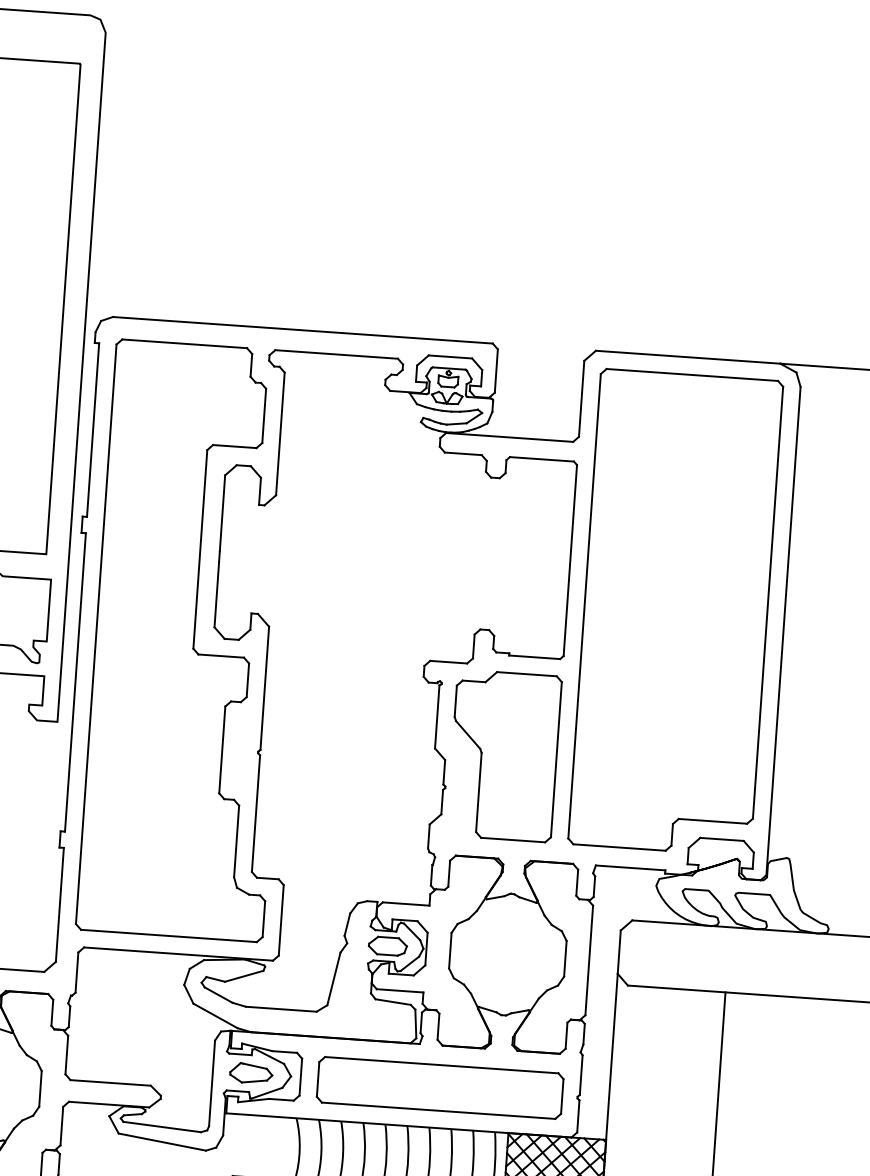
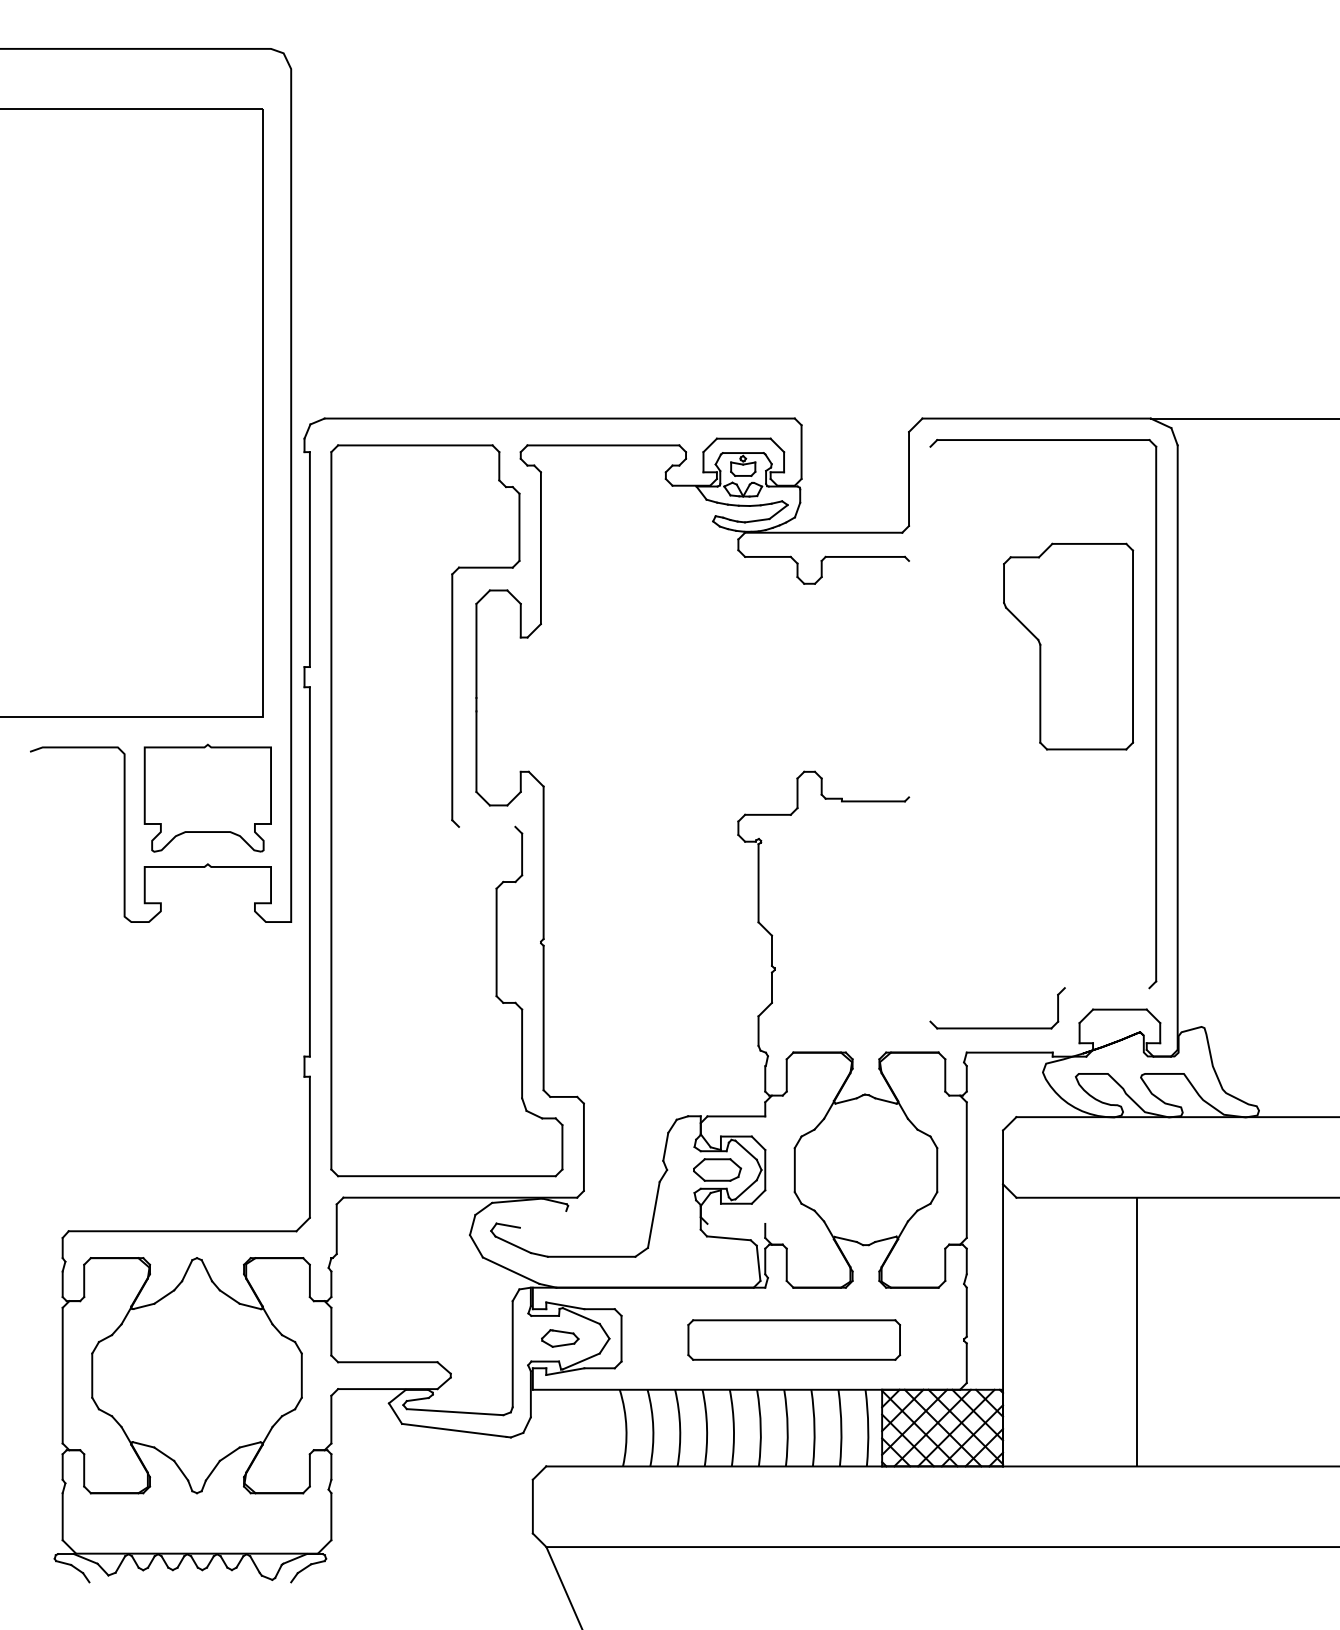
line: (570, 560) -> (909, 678), removed
line: (584, 605) -> (930, 733), removed
line: (221, 655) -> (487, 826), removed
part: (504, 755) -> (1068, 646), moved
line: (712, 821) -> (1106, 988), removed
line: (243, 975) -> (542, 1218), removed
line: (400, 990) -> (736, 1223), removed
part: (251, 1073) -> (560, 1338), size x0.7
part: (440, 1087) -> (794, 1339), size x0.7

